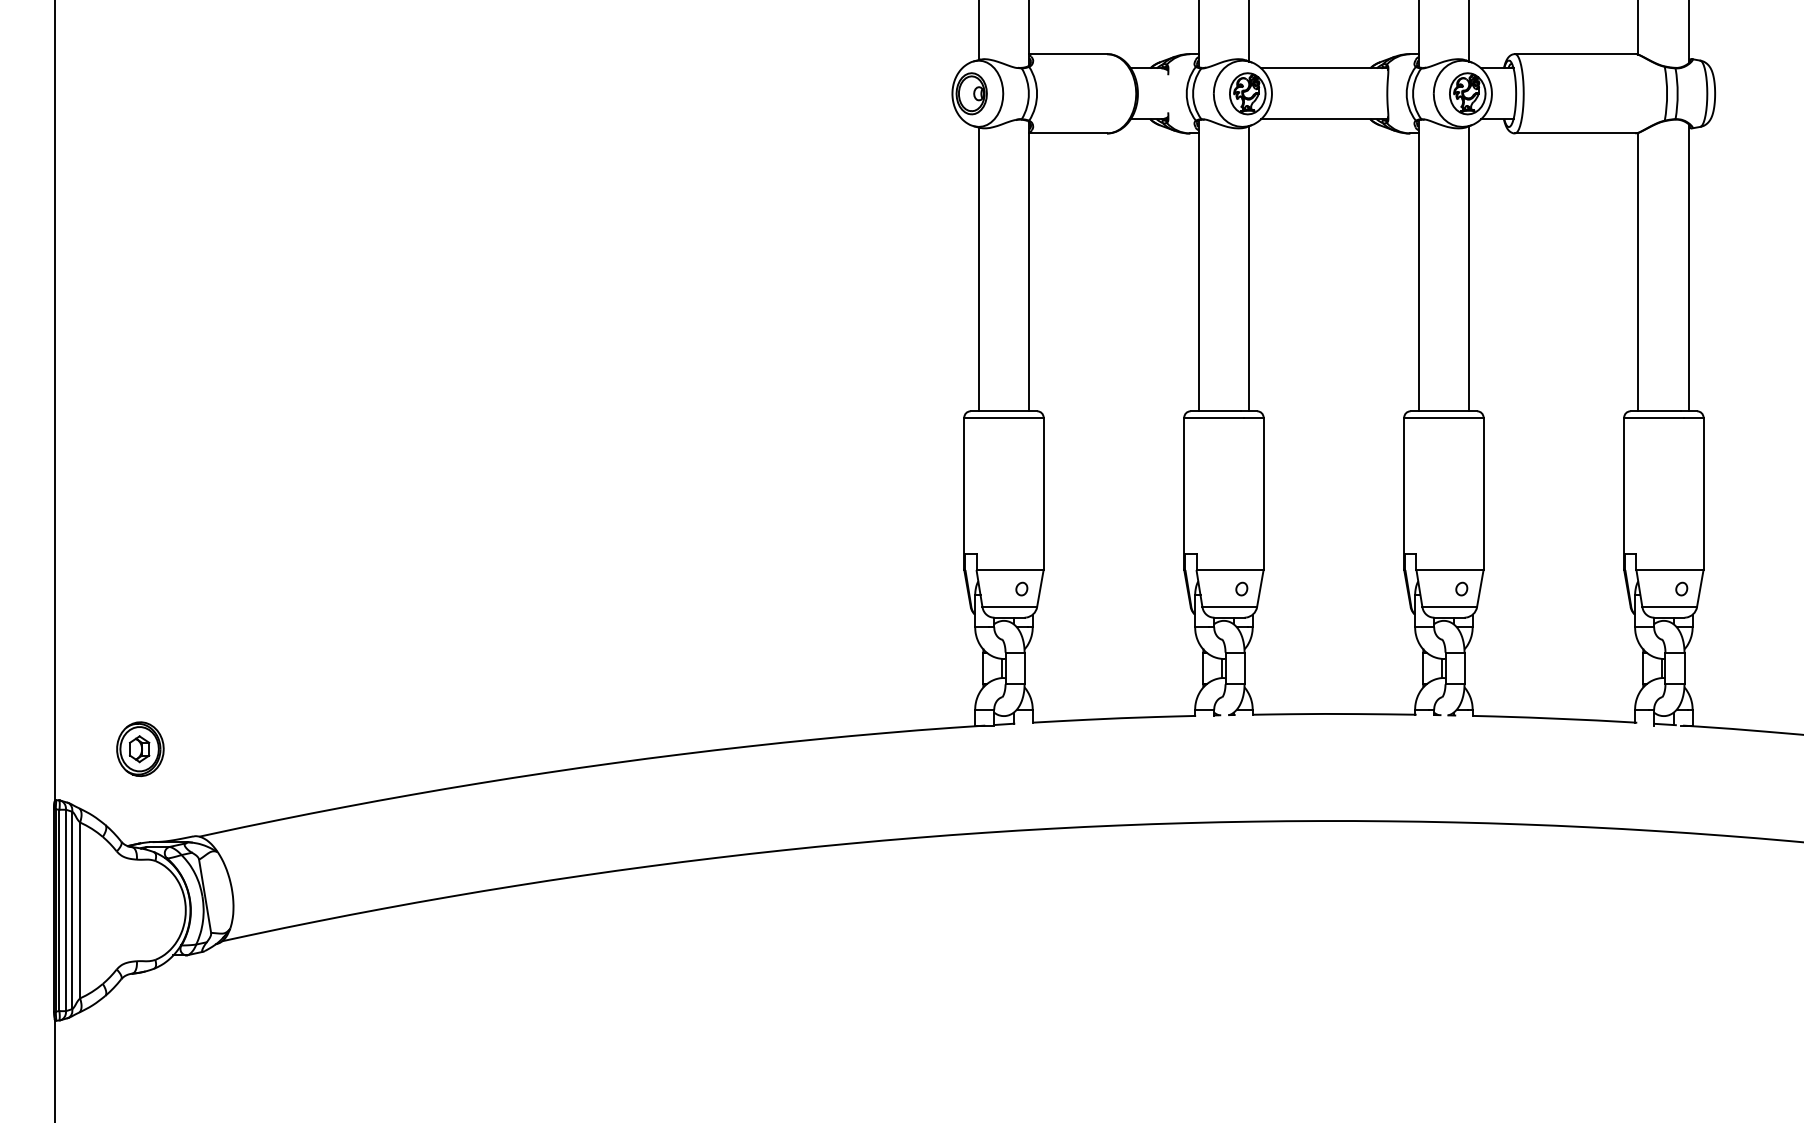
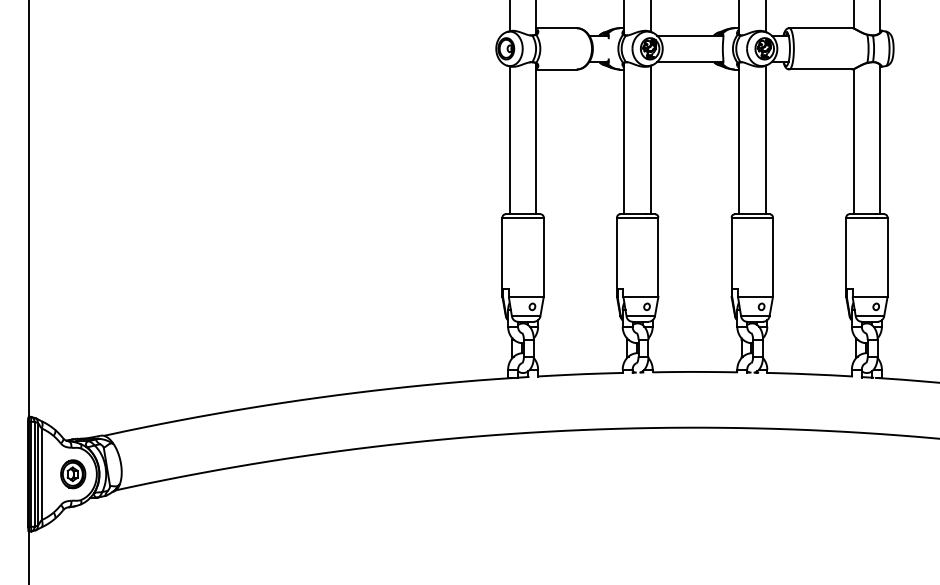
part: (140, 749) -> (73, 474), moved

